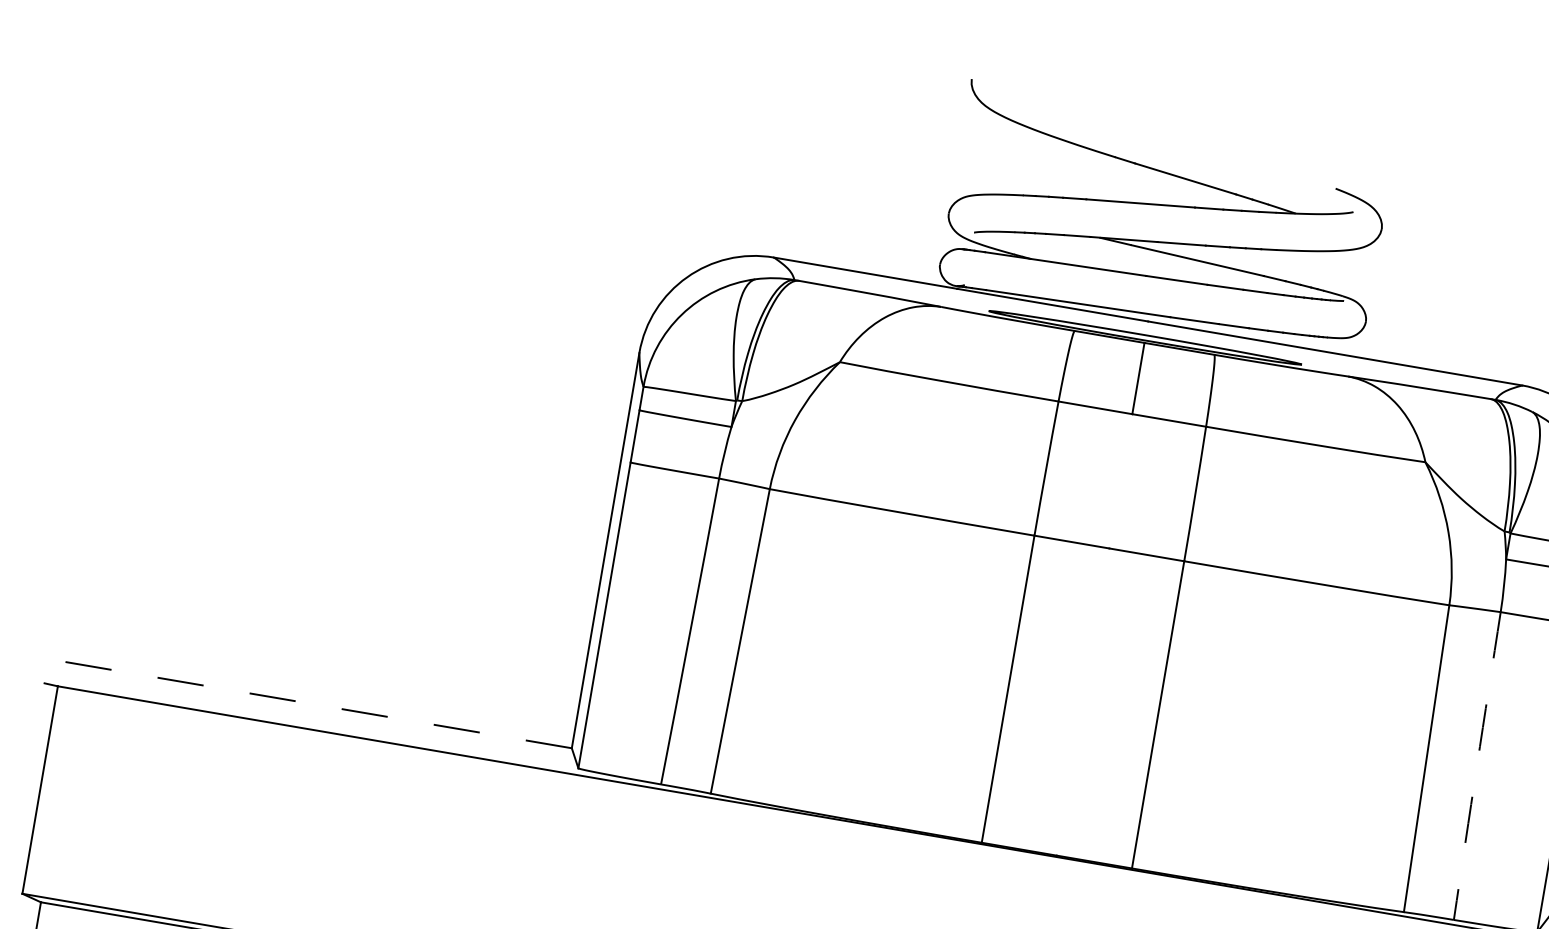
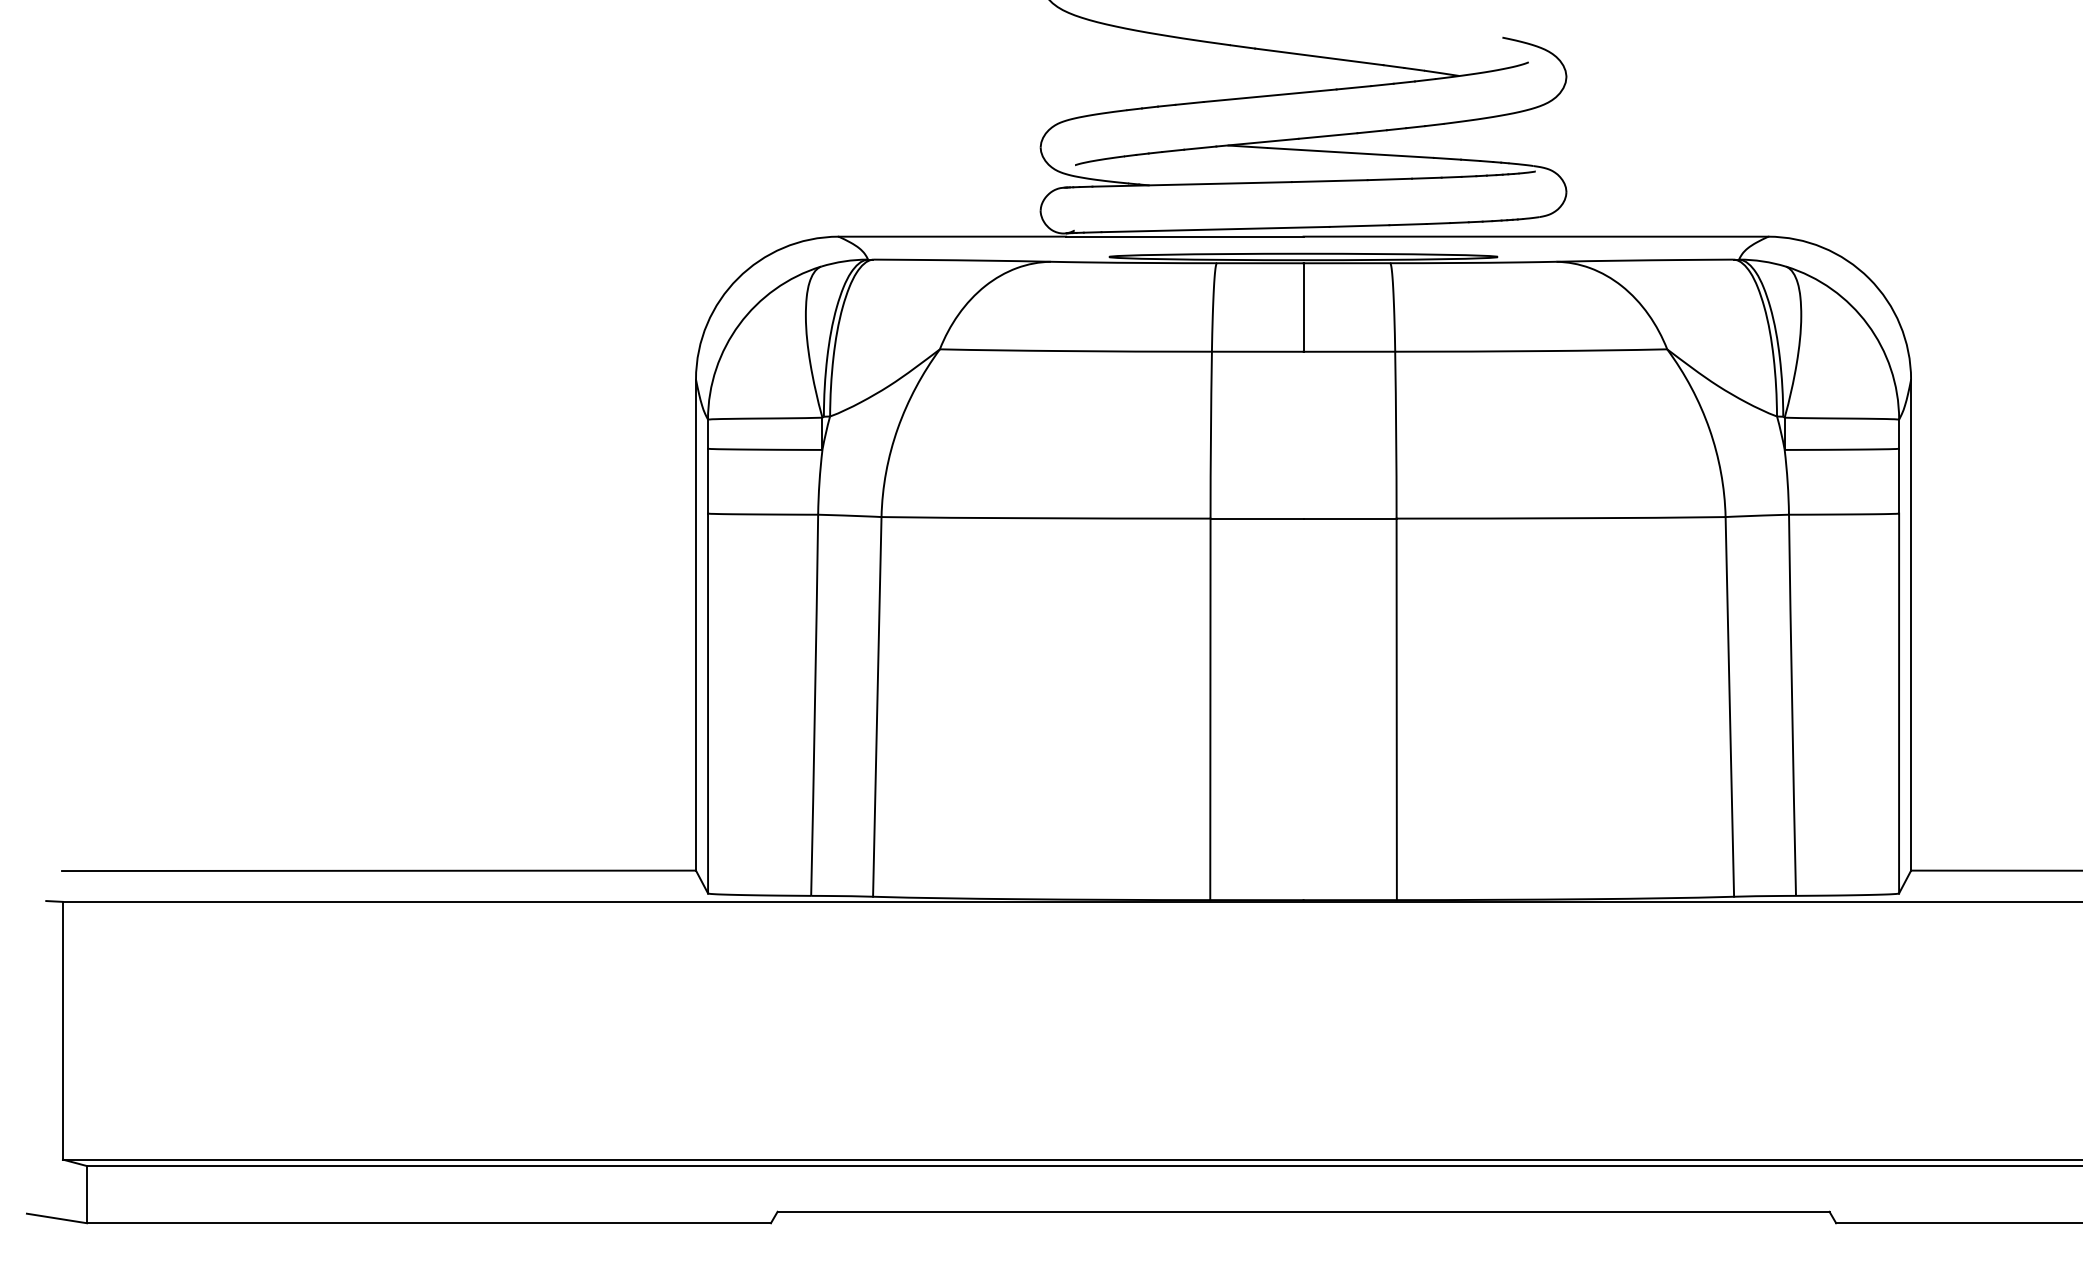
line: (317, 704) -> (379, 870), dashed -> solid
arc: (1477, 766) -> (1792, 705), dashed -> solid

